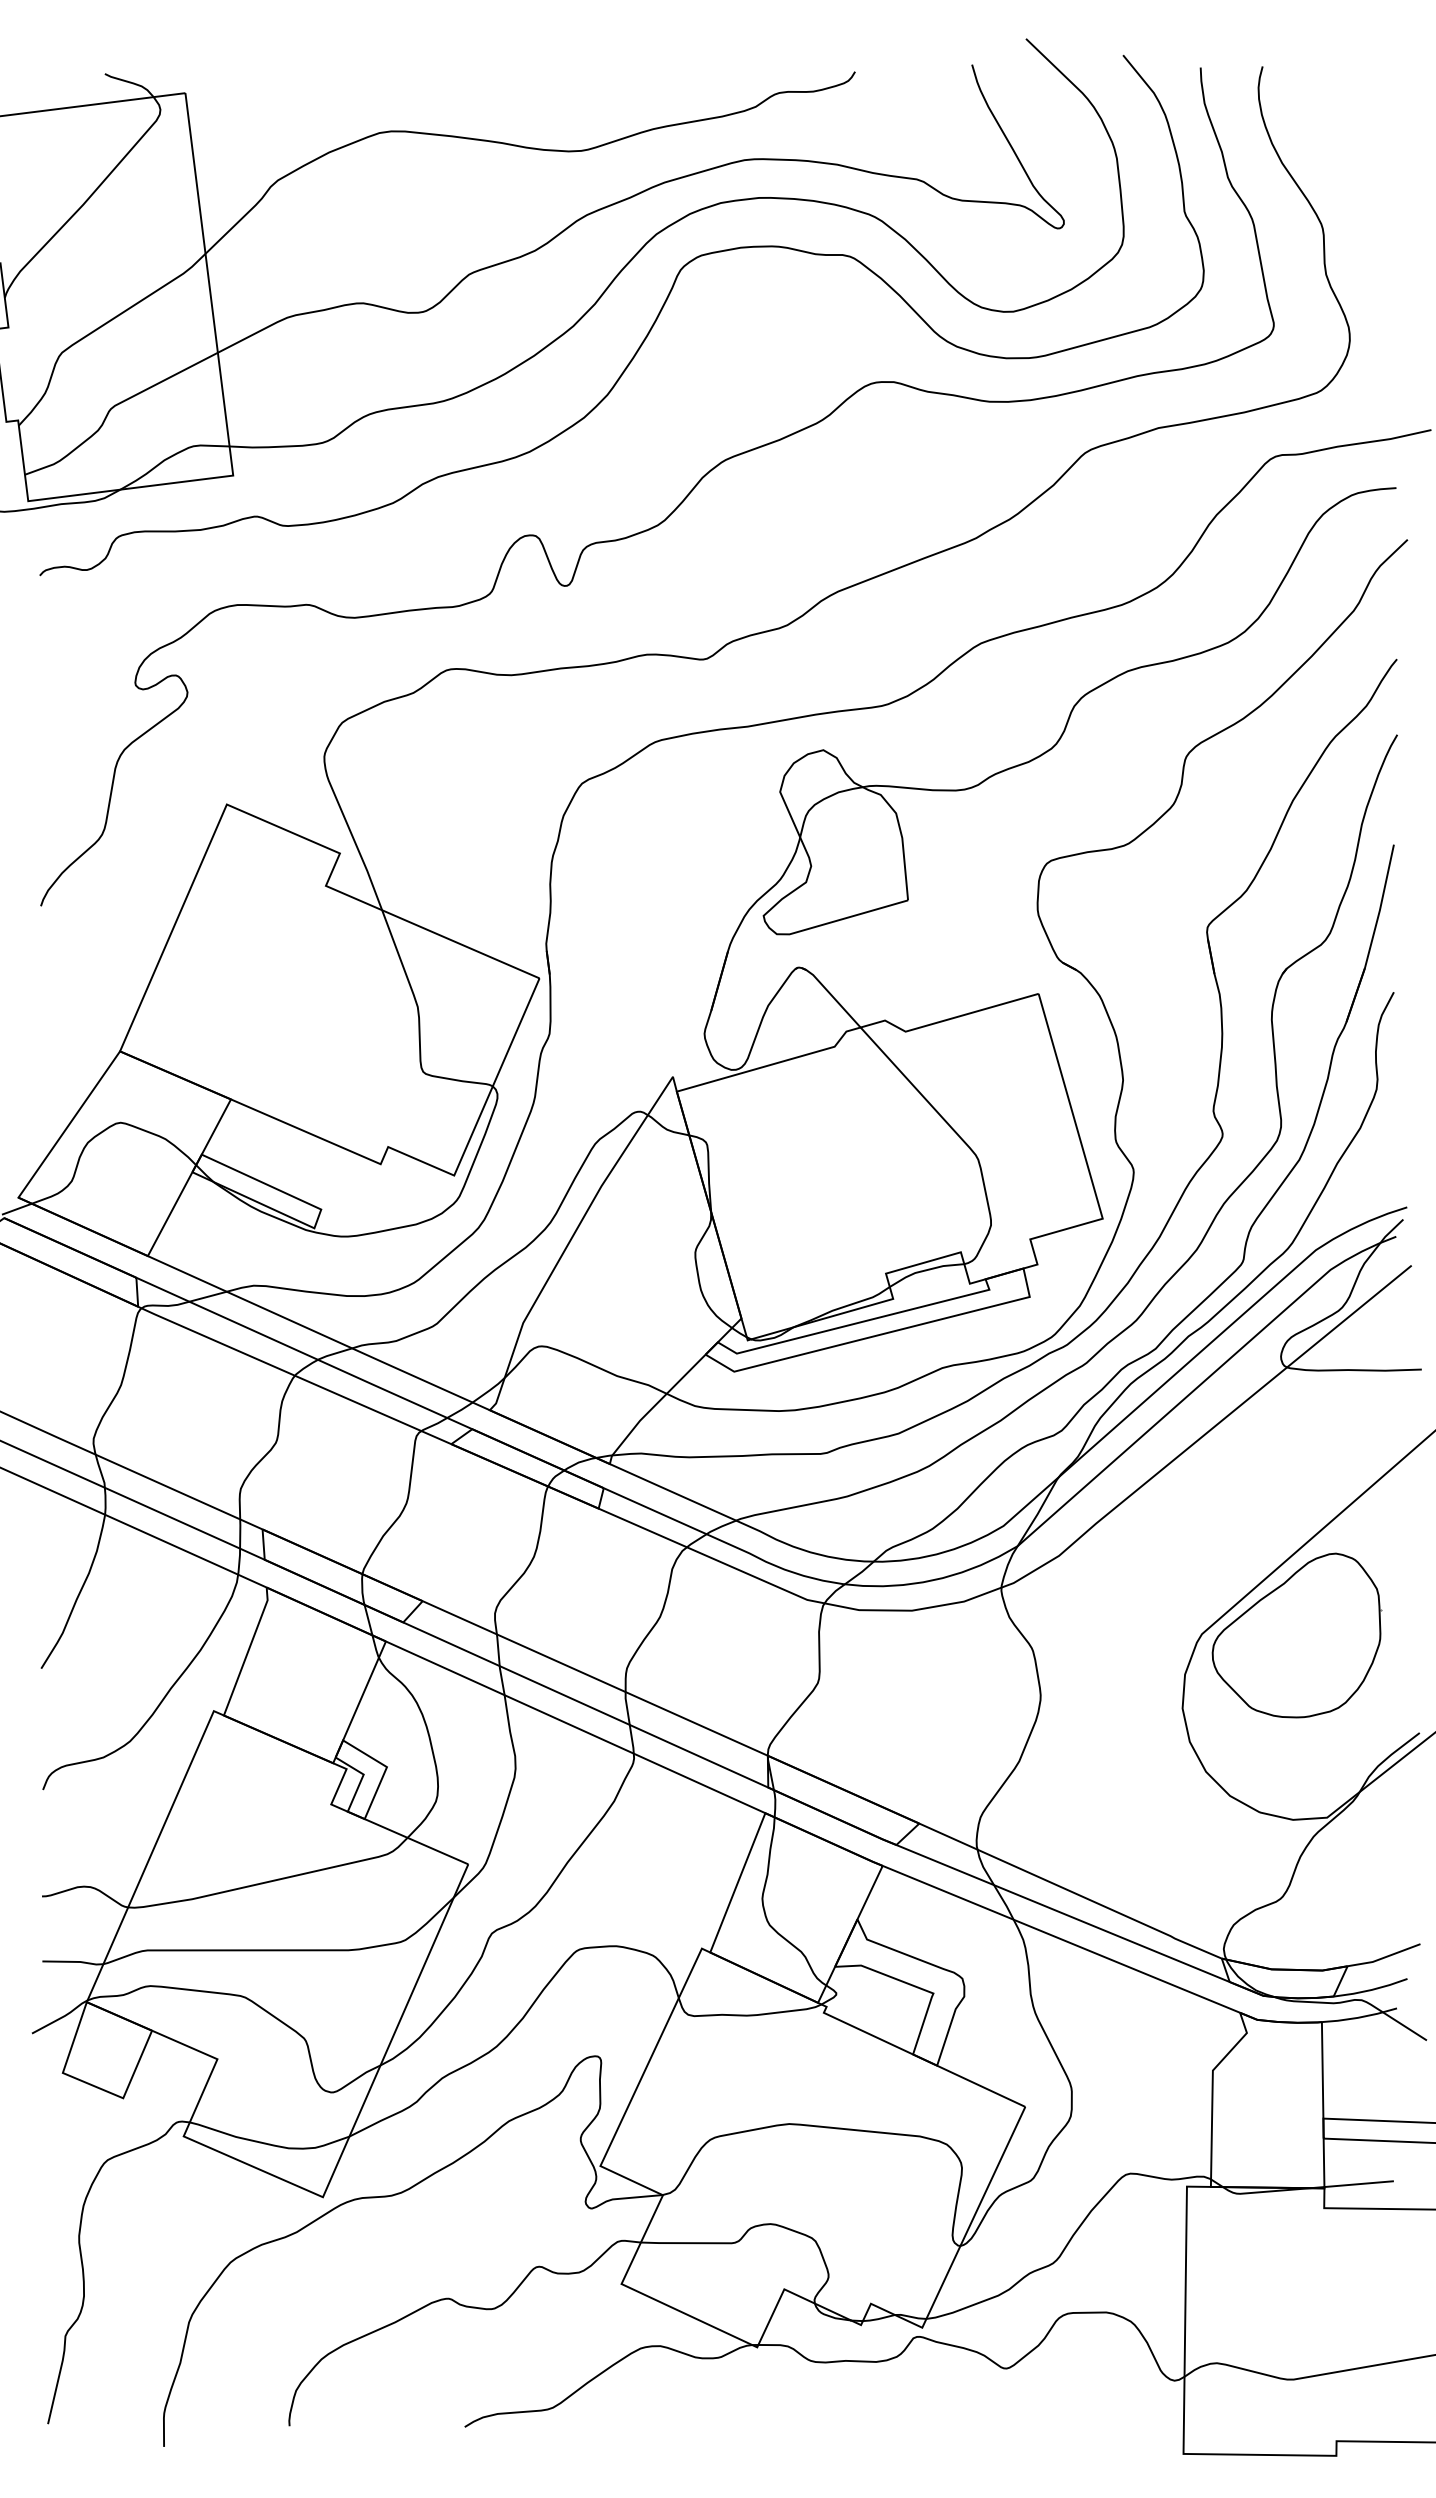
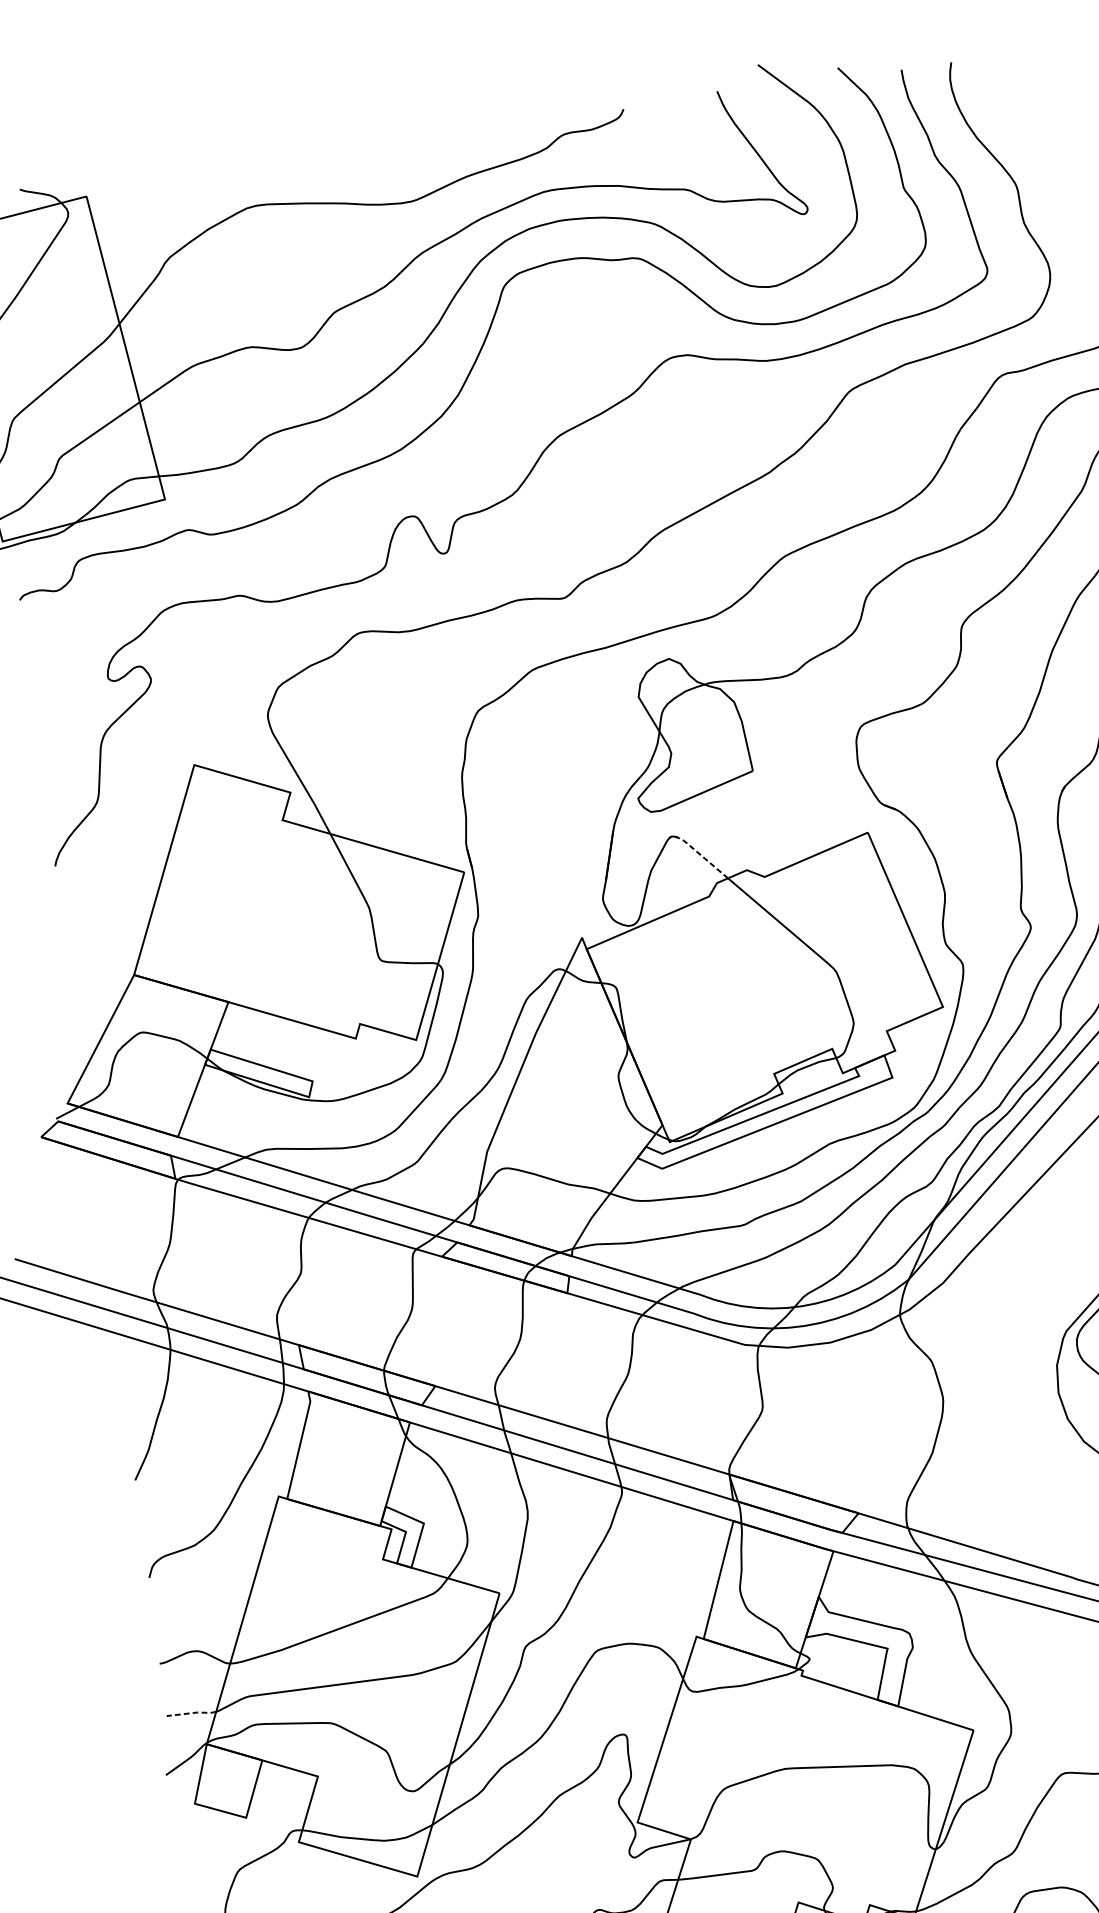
line: (831, 995) -> (701, 855), solid -> dashed
line: (73, 1961) -> (191, 1712), solid -> dashed

